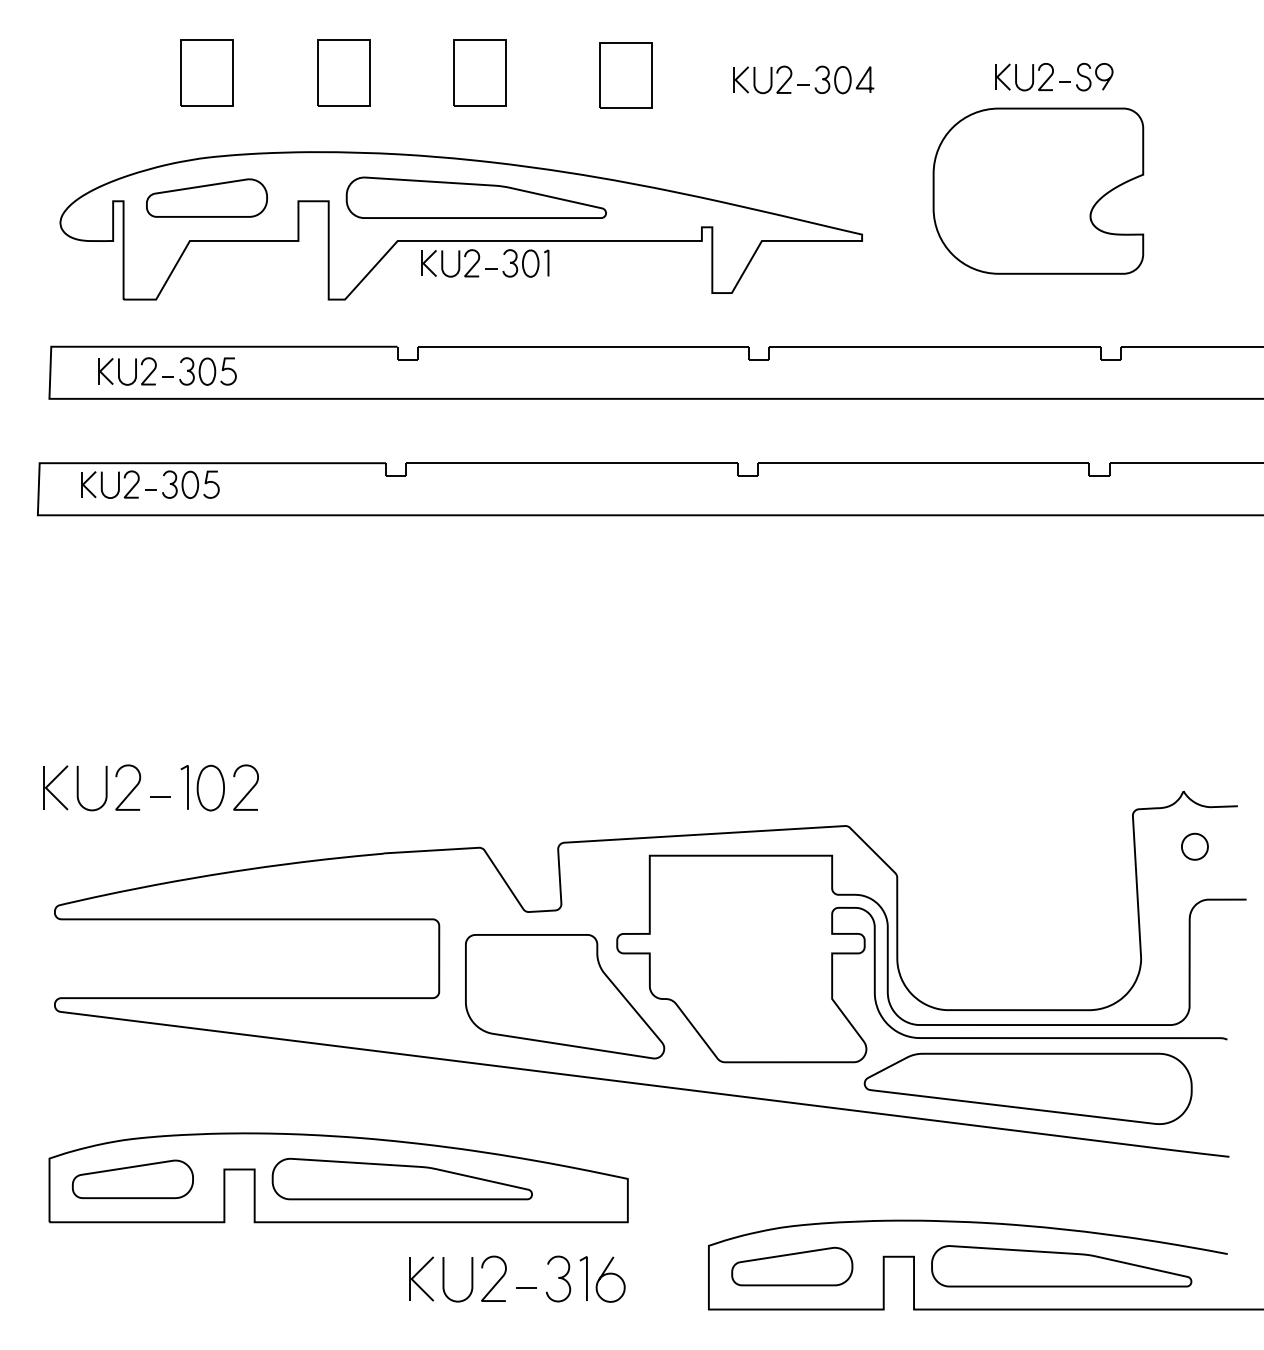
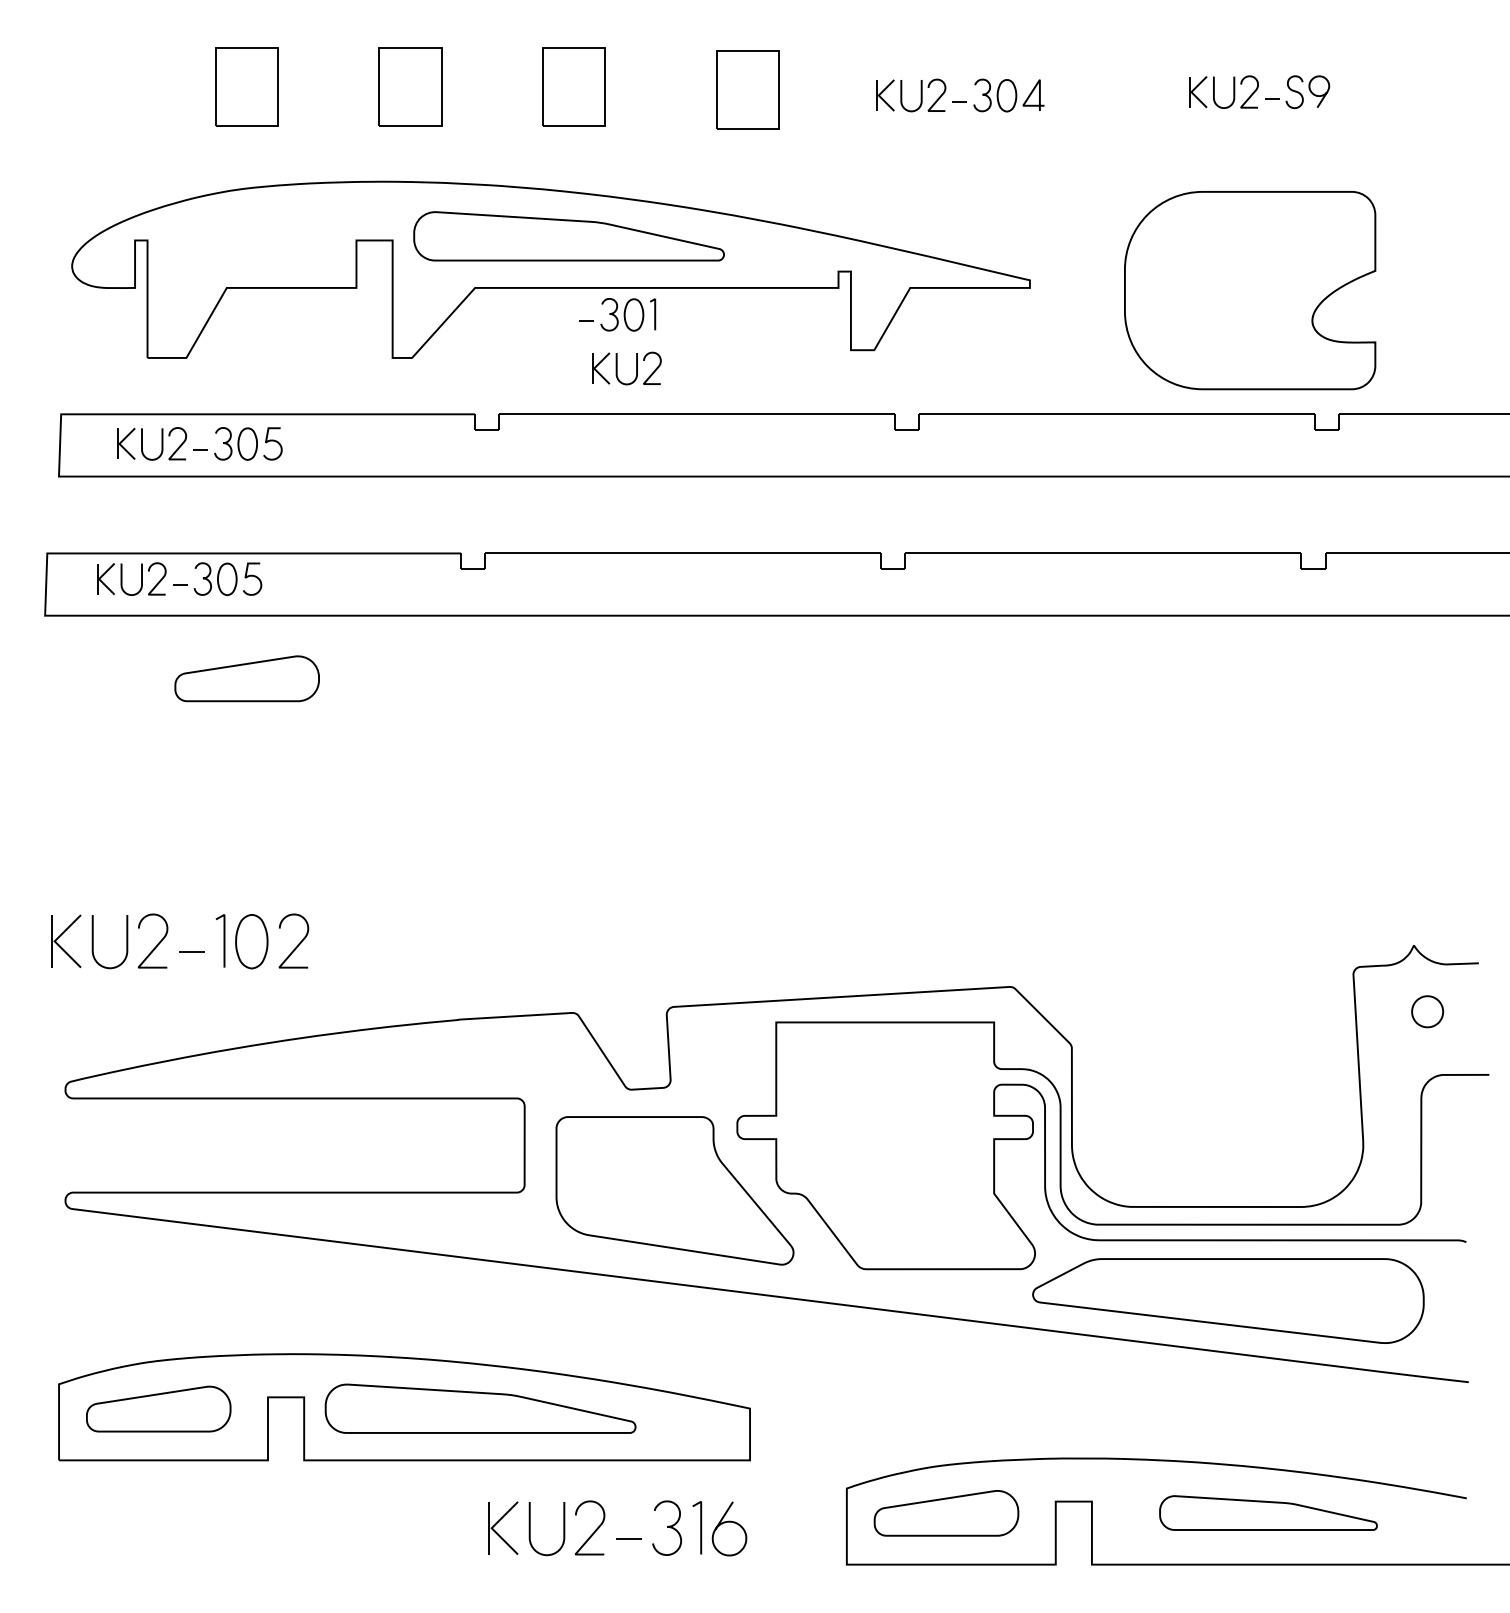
part: (1038, 190) -> (1250, 289), moved
part: (206, 197) -> (246, 678), moved
part: (443, 263) -> (618, 368), moved
part: (1061, 1266) -> (1268, 1513), size x0.7

